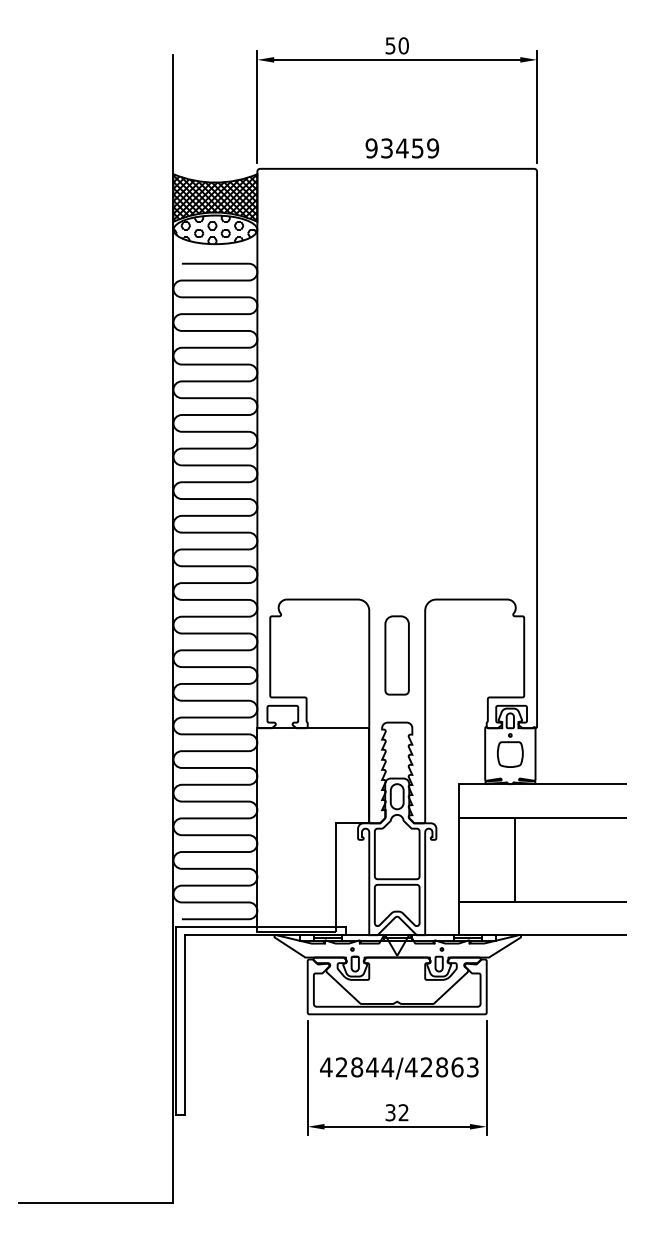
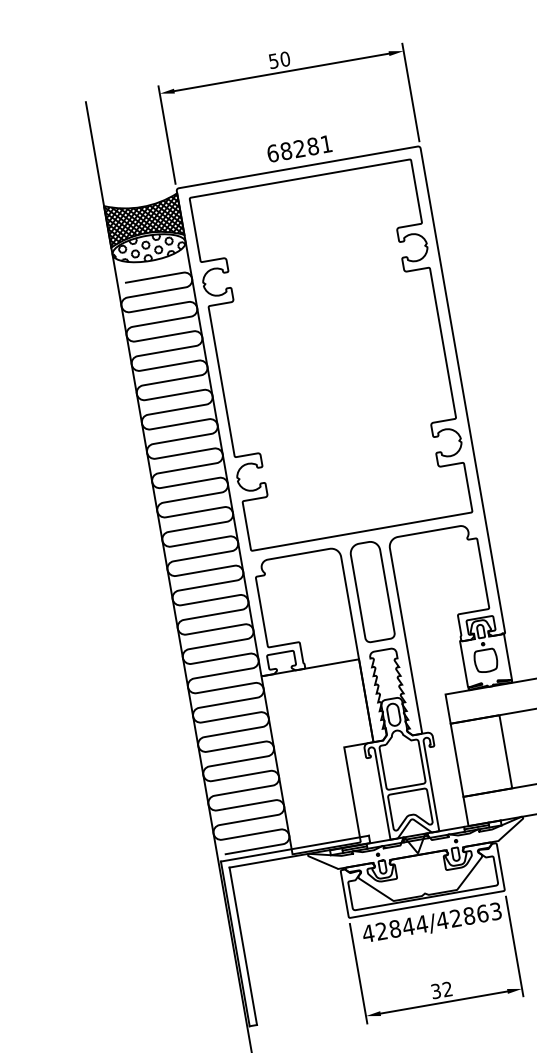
text: (402, 148) -> (299, 148), 93459 -> 68281
part: (397, 383) -> (331, 354), added
part: (396, 655) -> (371, 591), size x1.43
text: (399, 1068) -> (432, 923), moved

